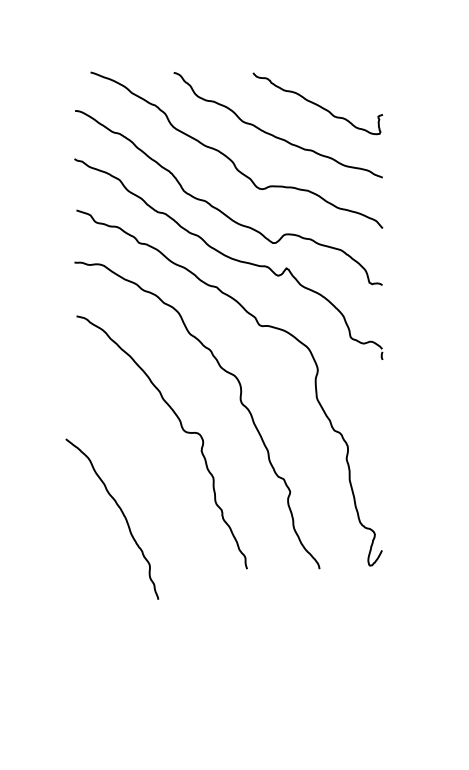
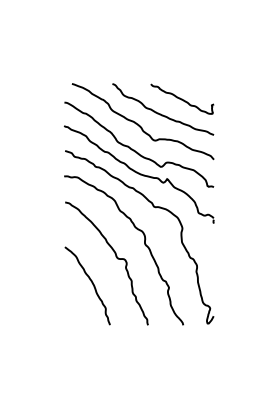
curve: (120, 513) -> (91, 283), moved

